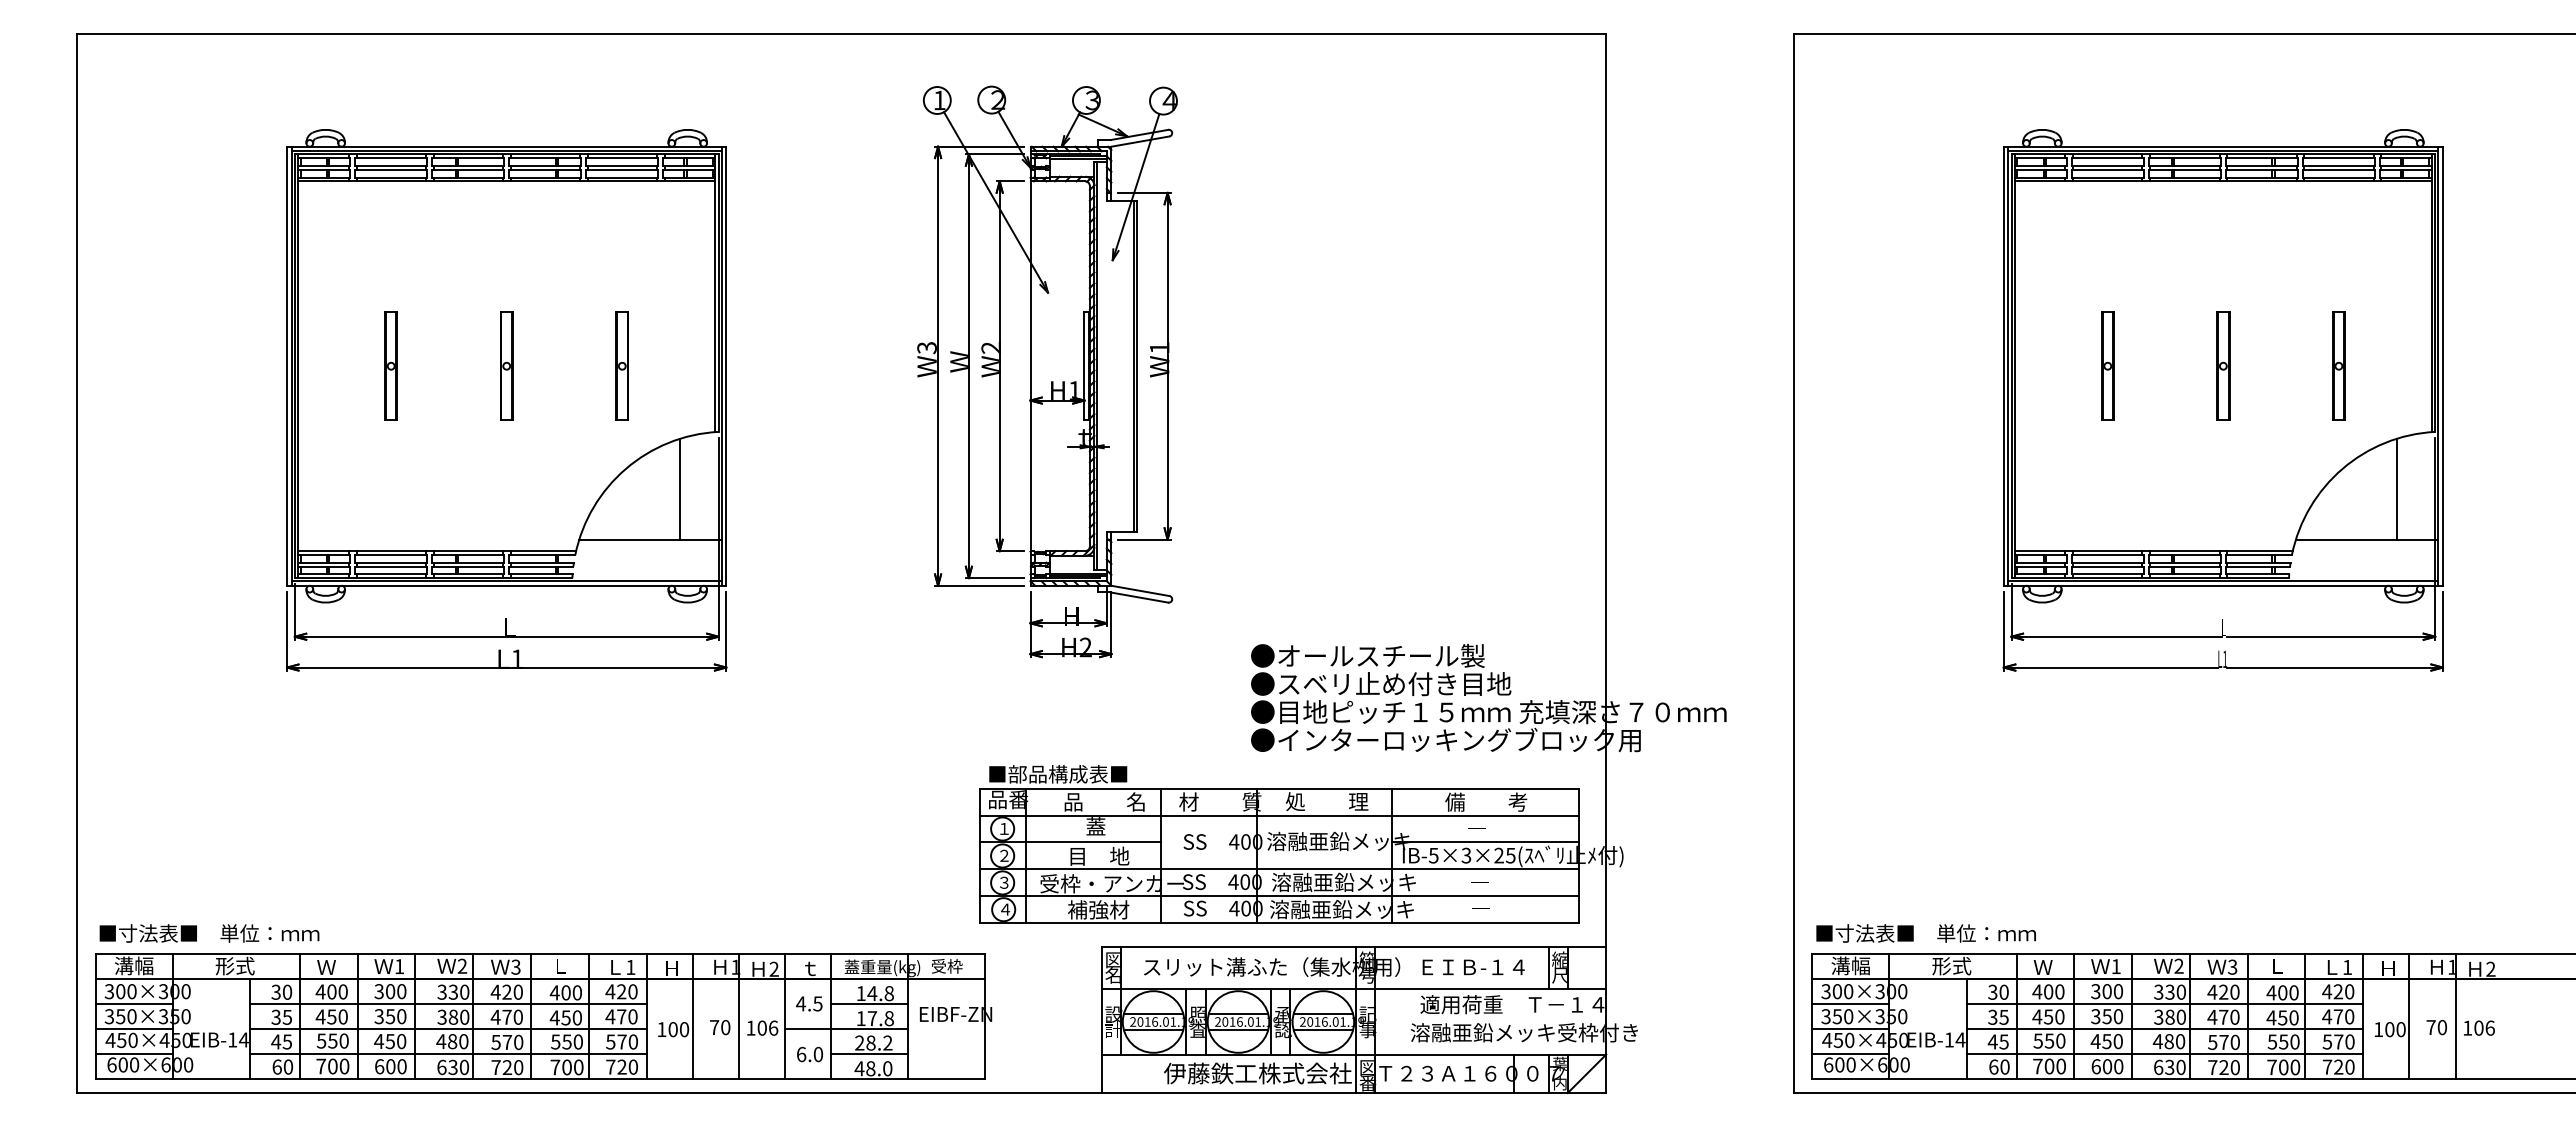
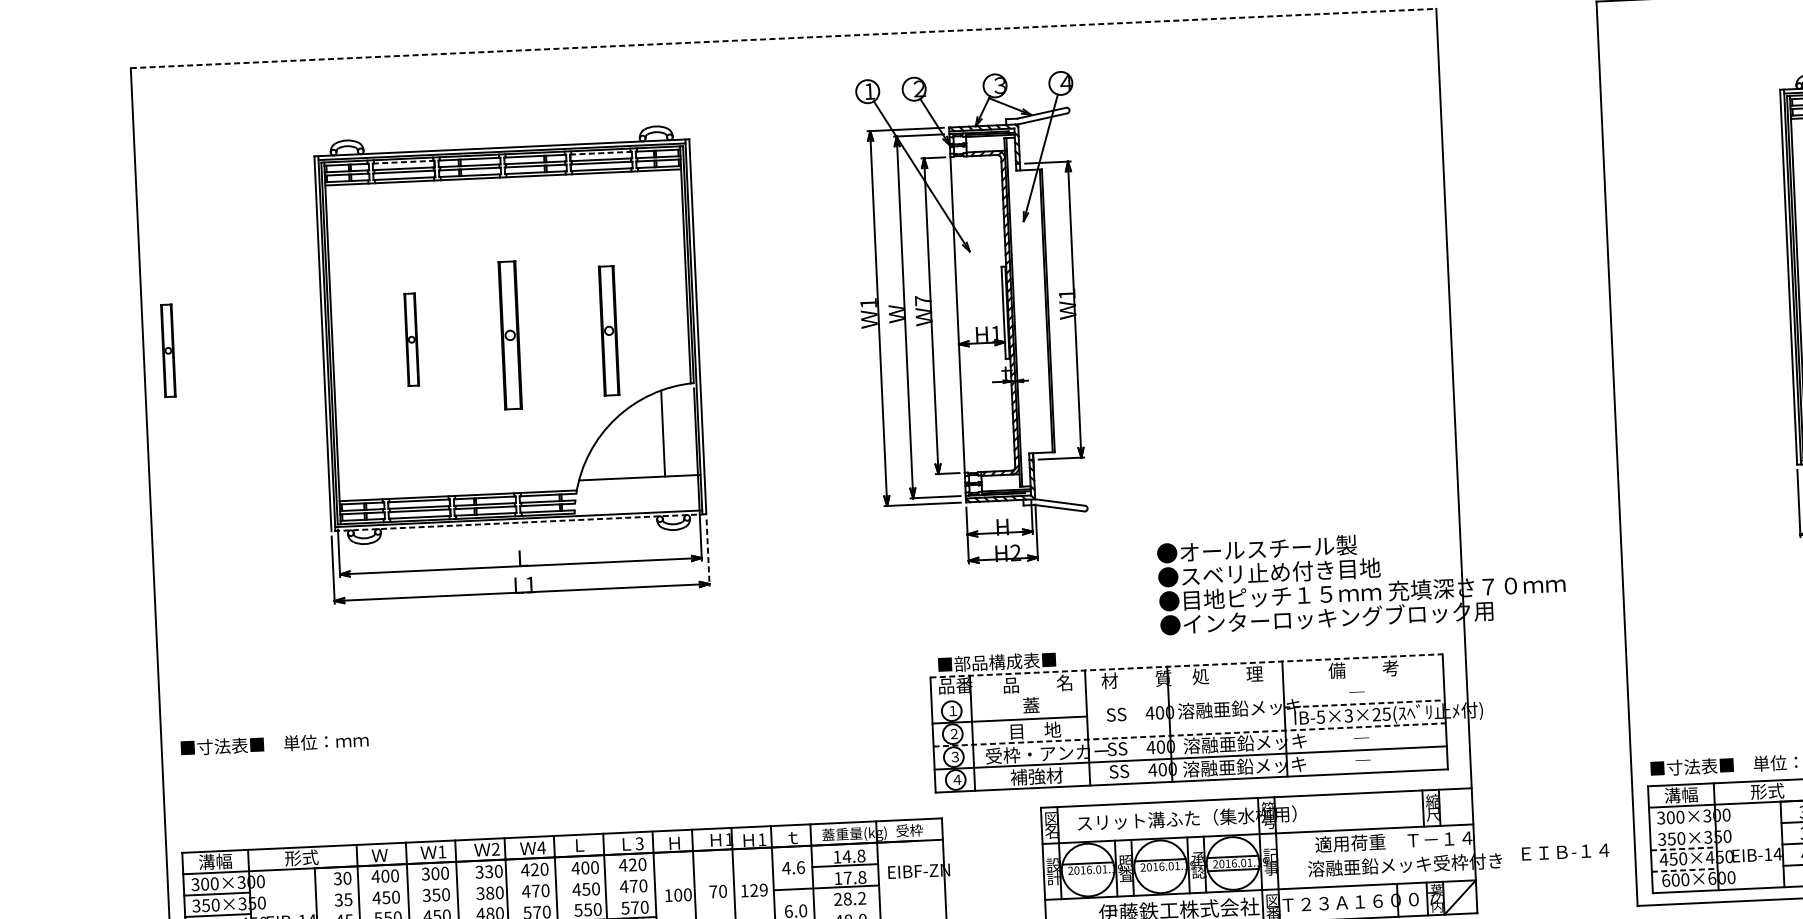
line: (841, 33) -> (783, 38), solid -> dashed
line: (391, 158) -> (403, 162), solid -> dashed
line: (622, 158) -> (601, 153), solid -> dashed
text: (989, 347) -> (921, 300), W2 -> W7
text: (926, 348) -> (868, 303), W3 -> W1
part: (105, 365) -> (167, 350), added
part: (506, 365) -> (510, 334), size x1.6
part: (621, 365) -> (608, 330), size x1.4
line: (506, 585) -> (518, 522), solid -> dashed
line: (726, 631) -> (708, 553), solid -> dashed
line: (1279, 788) -> (1186, 665), solid -> dashed
line: (1279, 815) -> (1187, 688), removed
line: (1485, 842) -> (1364, 703), solid -> dashed
line: (1279, 869) -> (1189, 734), solid -> dashed
text: (209, 933) -> (274, 744), moved
text: (516, 966) -> (542, 847), 3 -> 4
text: (630, 967) -> (639, 843), 1 -> 3
text: (1473, 967) -> (1565, 852), moved
text: (773, 968) -> (761, 839), 2 -> 1
line: (447, 1003) -> (484, 881), removed
text: (817, 1003) -> (800, 867), 4.5 -> 4.6
line: (1850, 1003) -> (1682, 827), removed
text: (767, 1027) -> (758, 889), 106 -> 129
line: (447, 1028) -> (485, 903), removed
line: (1850, 1028) -> (1683, 848), solid -> dashed
line: (1153, 1029) -> (1088, 876), removed
line: (1238, 1029) -> (1160, 873), removed
line: (869, 1053) -> (846, 907), removed
line: (1850, 1053) -> (1684, 869), solid -> dashed

